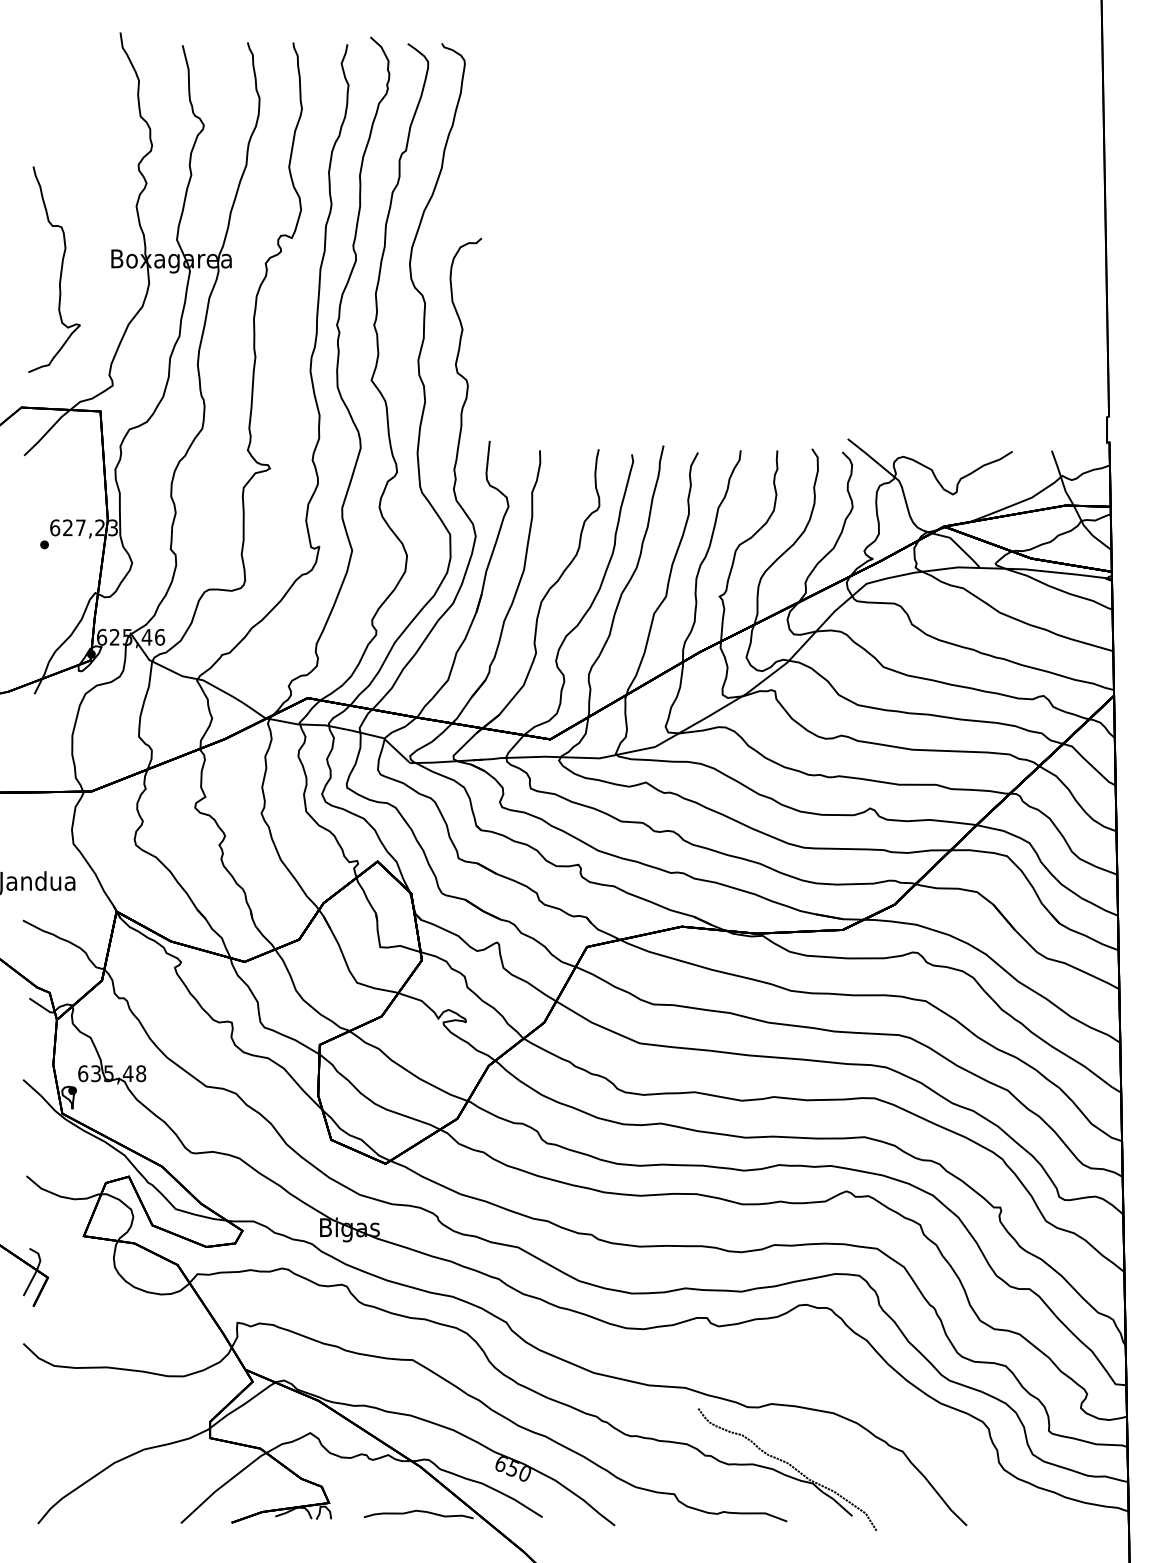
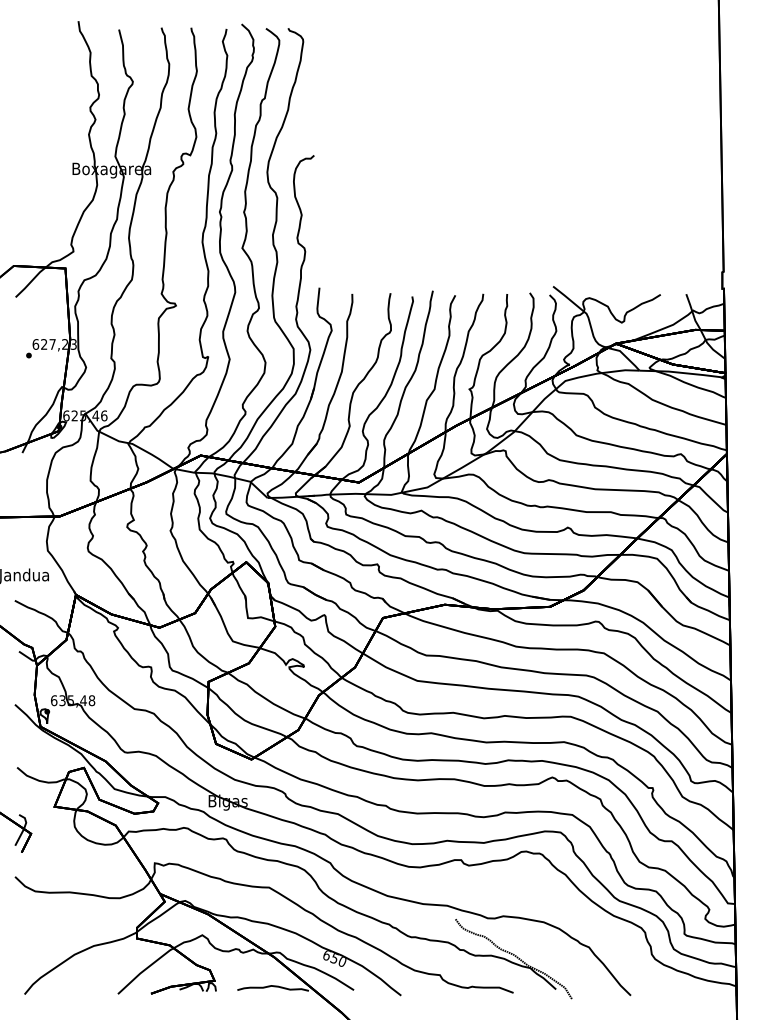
part: (54, 268) -> (35, 175), removed

